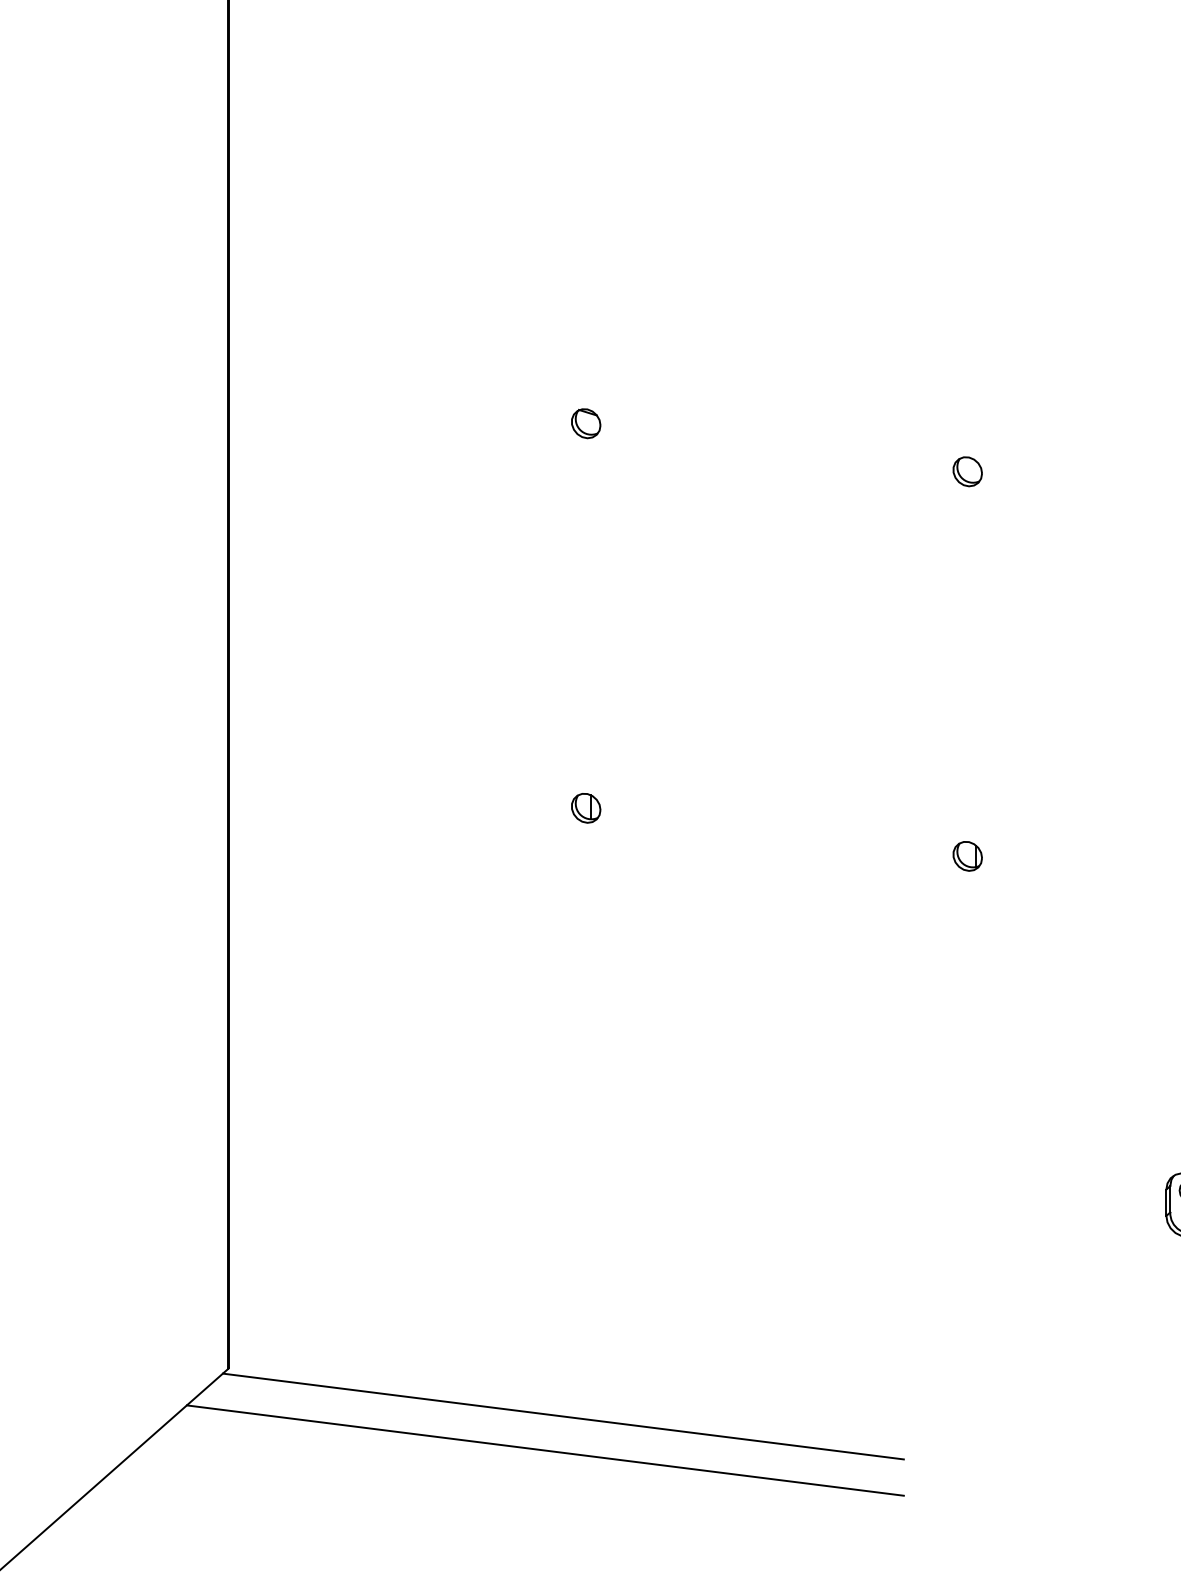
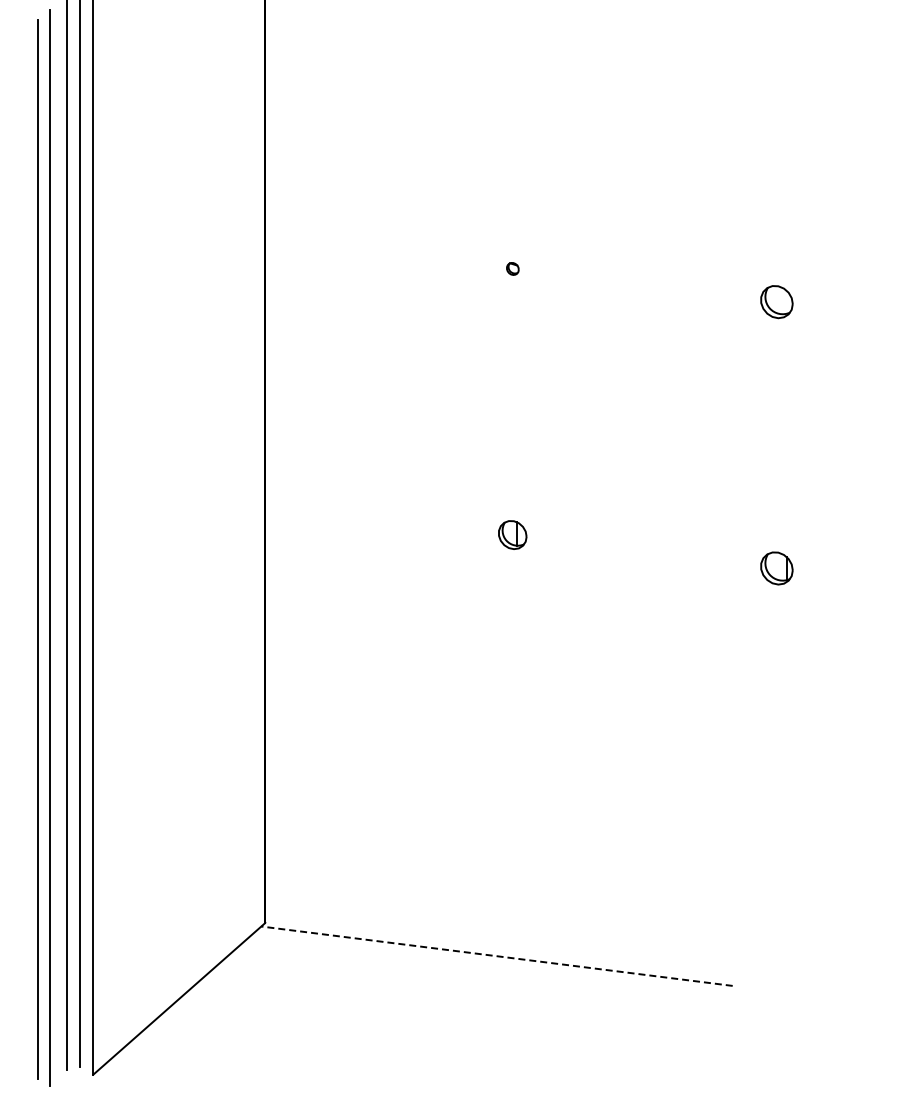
part: (585, 423) -> (512, 268), size x0.6
part: (967, 472) -> (776, 302), size x1.6
part: (585, 808) -> (512, 535), size x1.4
part: (967, 856) -> (776, 568), size x1.6
line: (564, 1416) -> (497, 956), solid -> dashed
line: (545, 1450) -> (484, 979), removed

